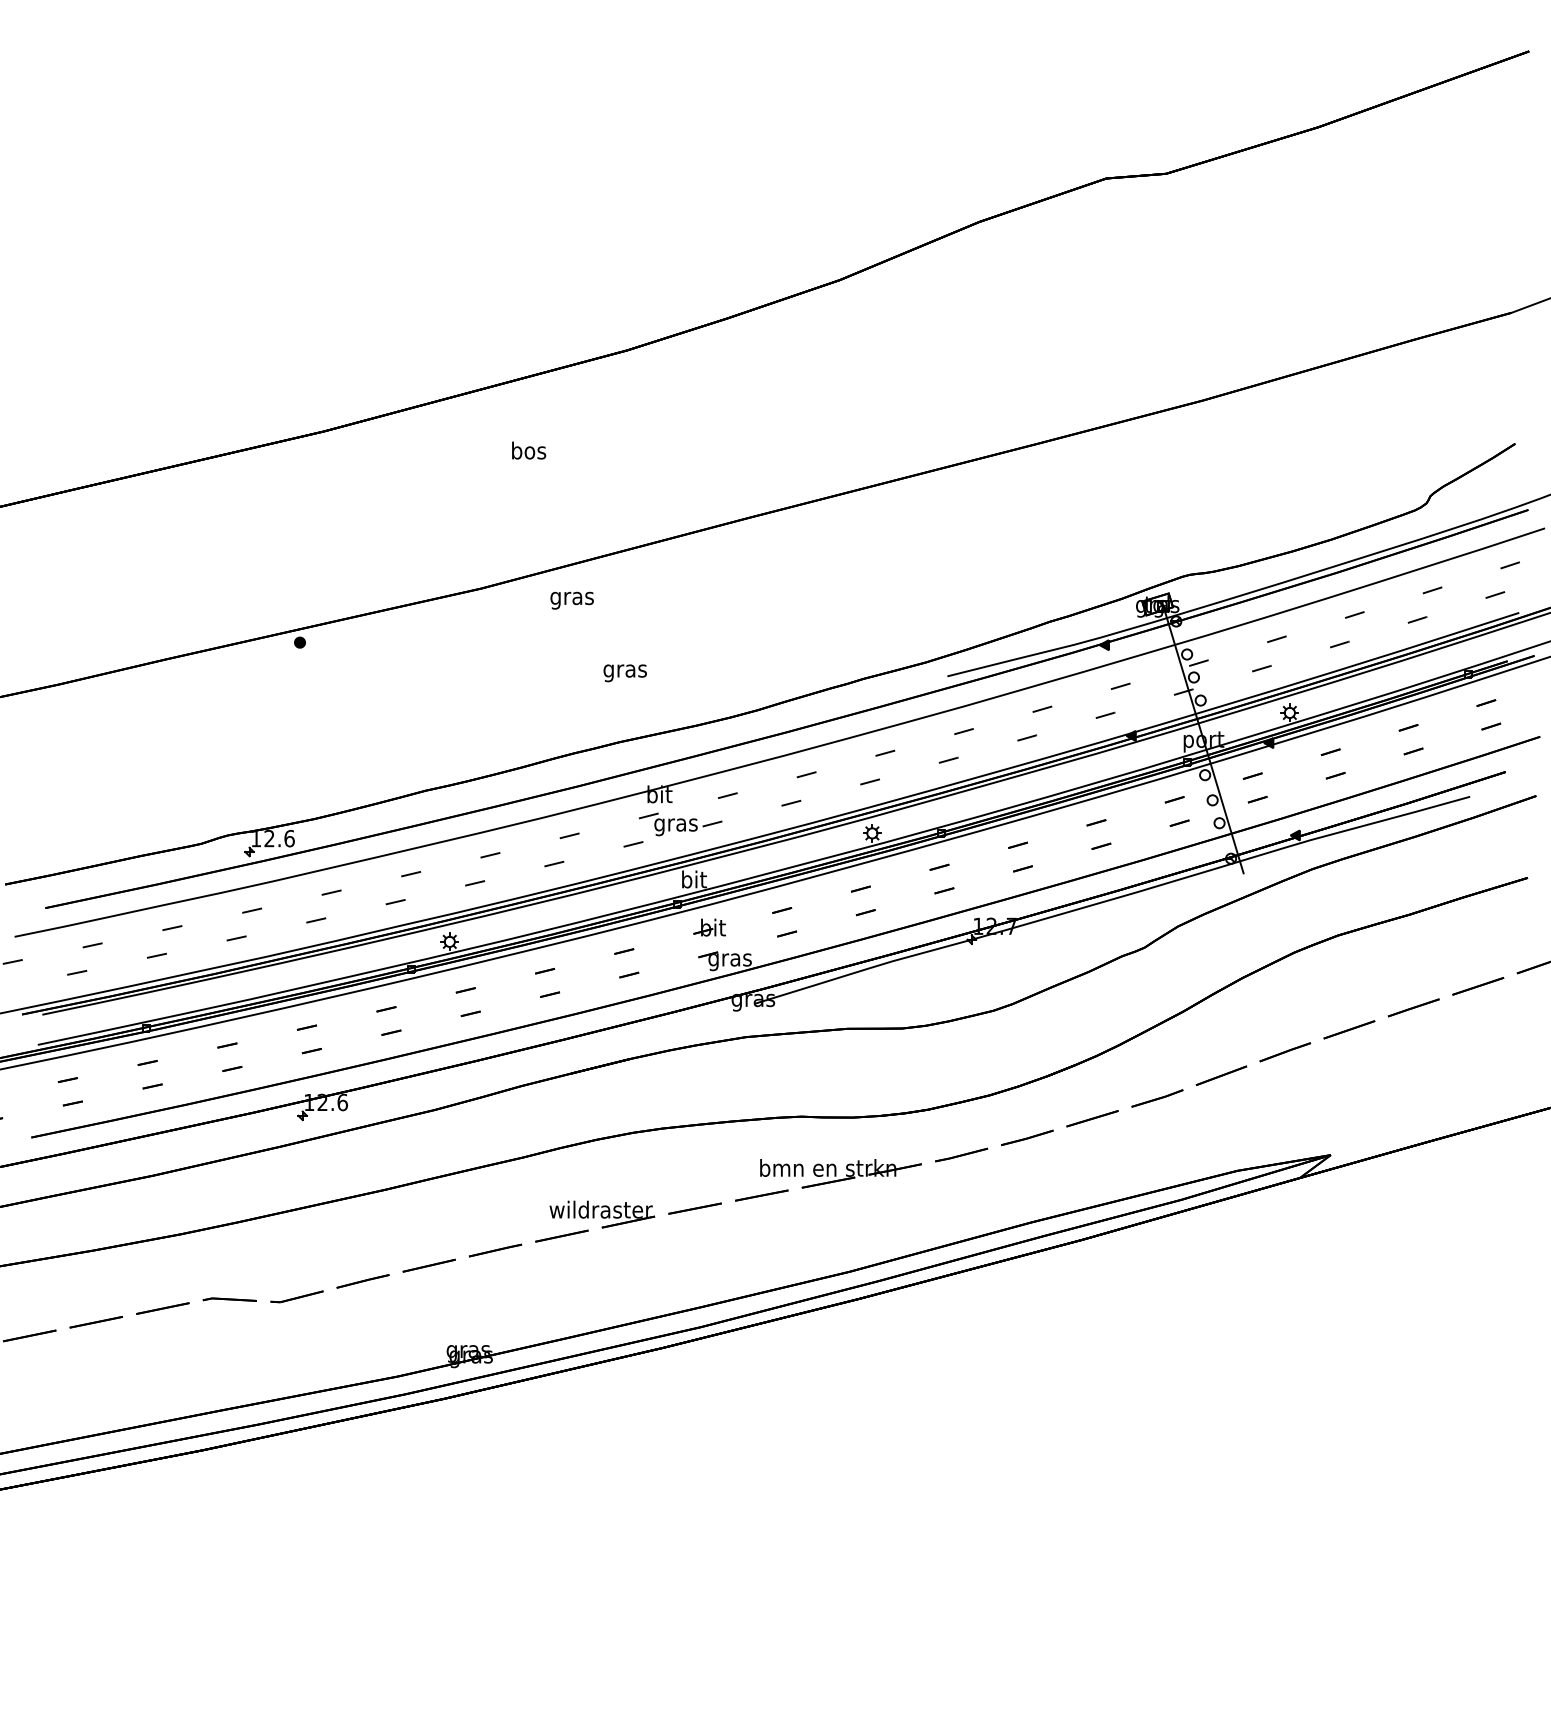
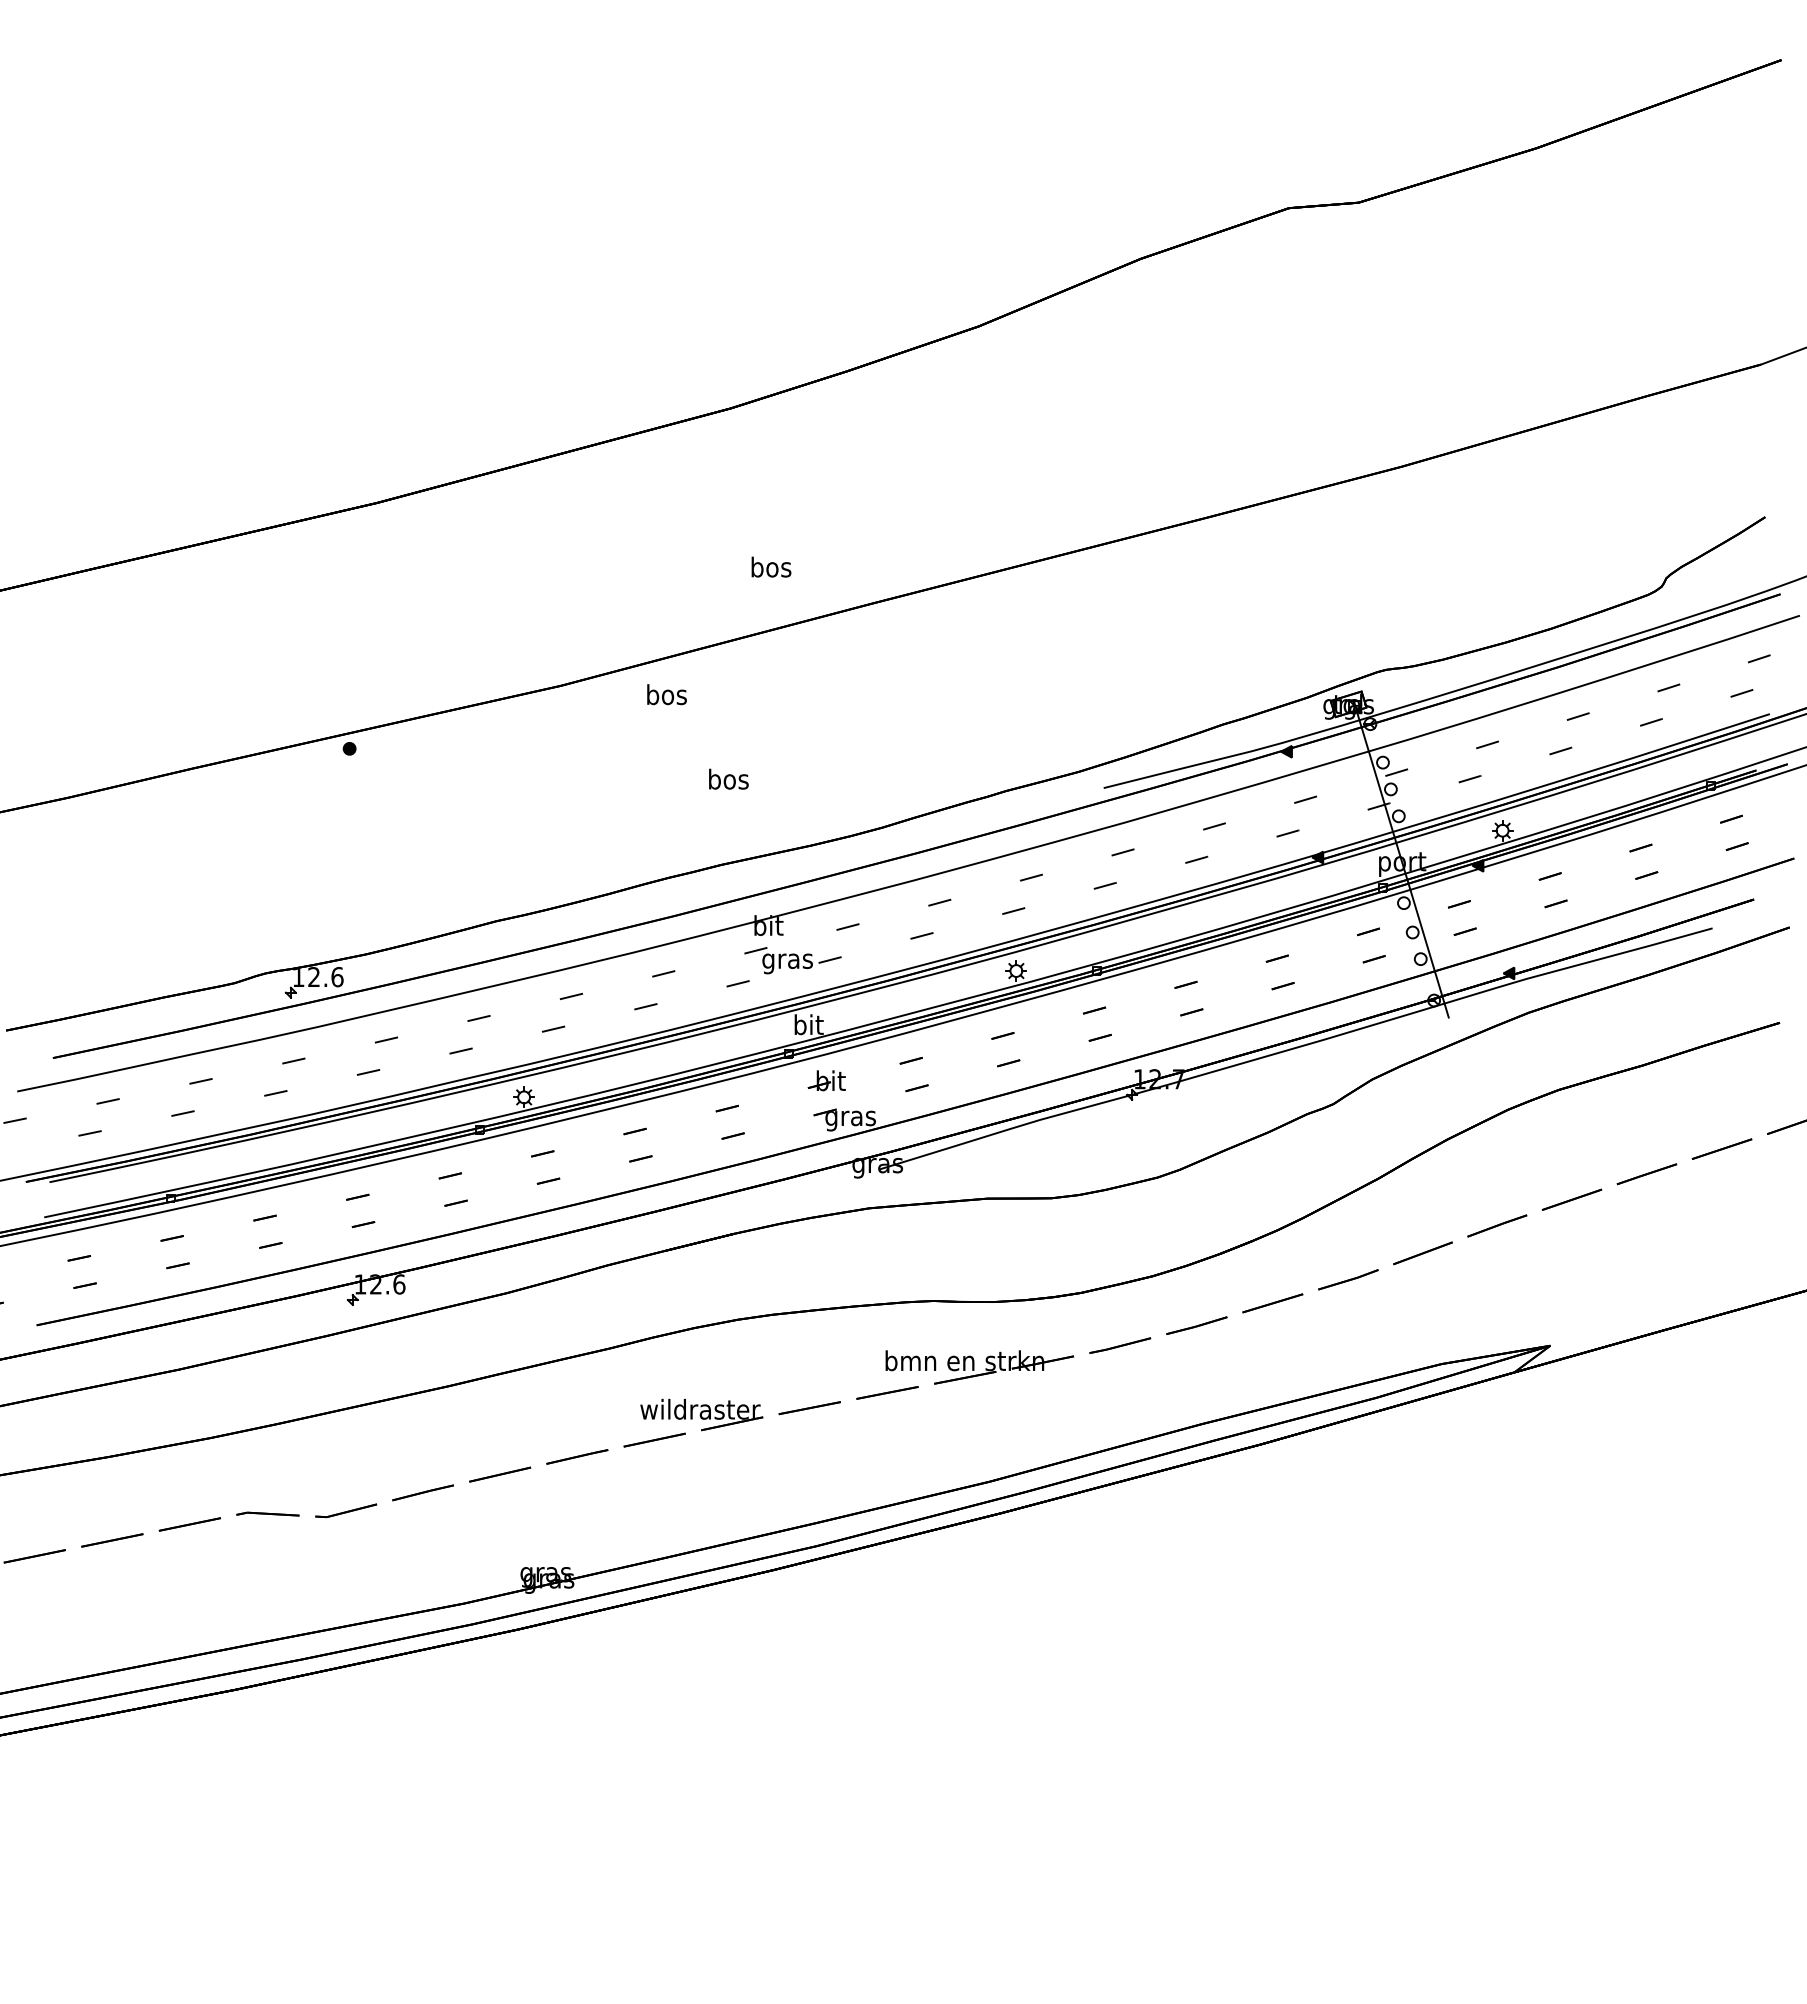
text: (529, 450) -> (771, 566), moved
text: (572, 598) -> (666, 697), gras -> bos
text: (625, 670) -> (728, 781), gras -> bos

